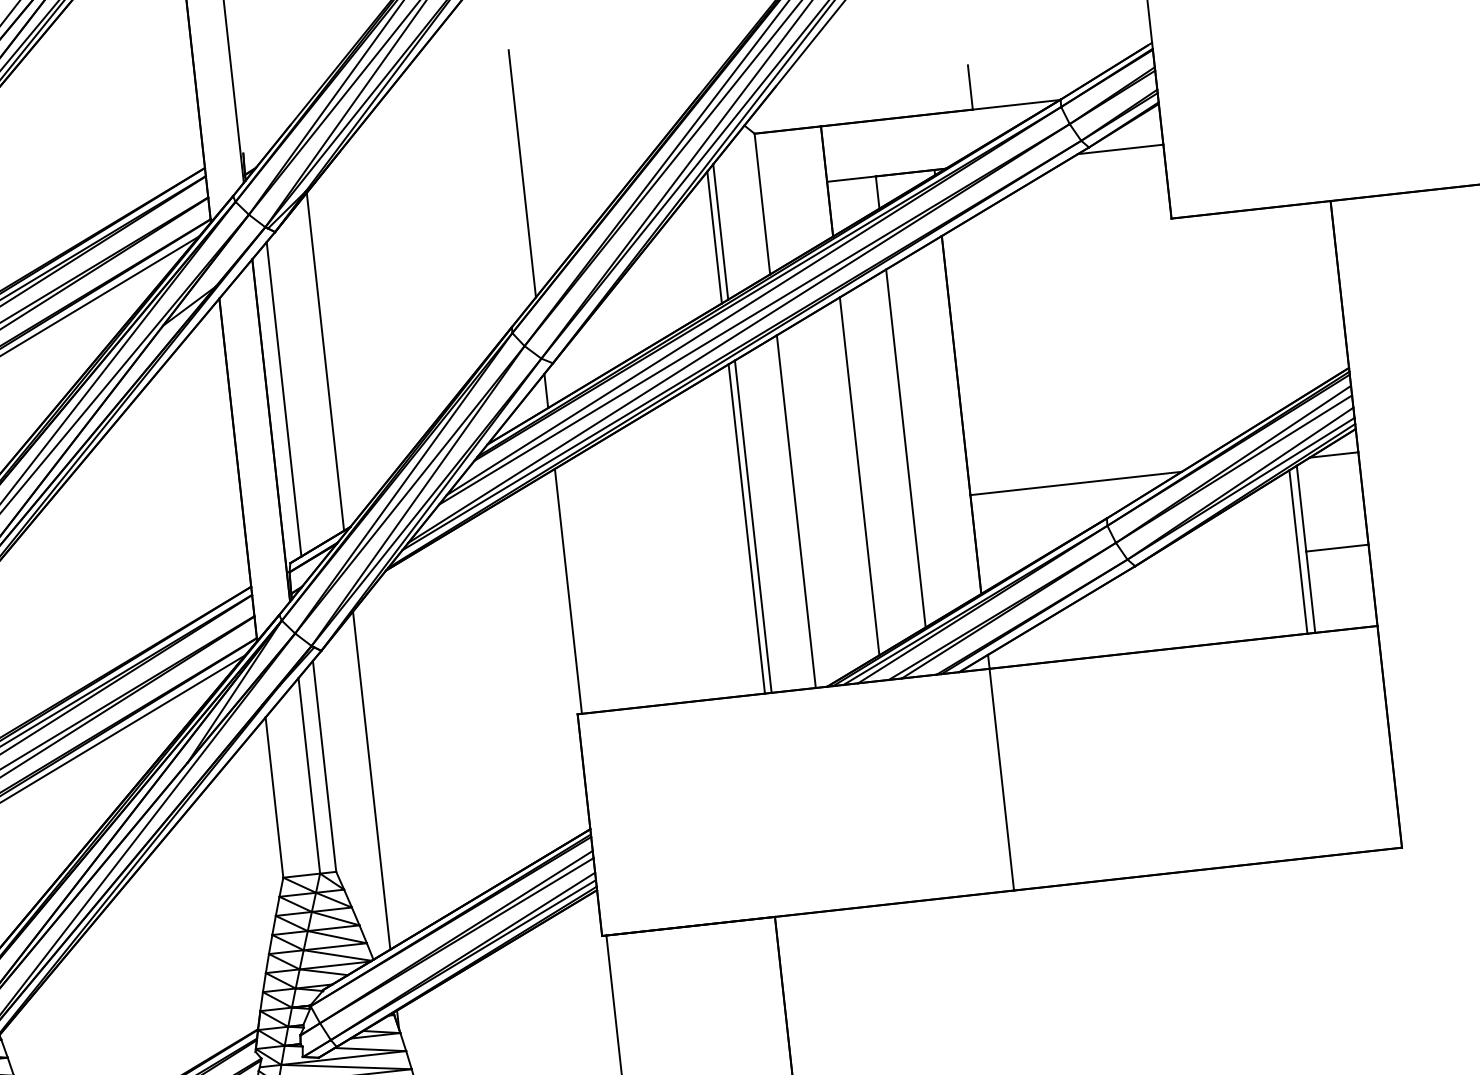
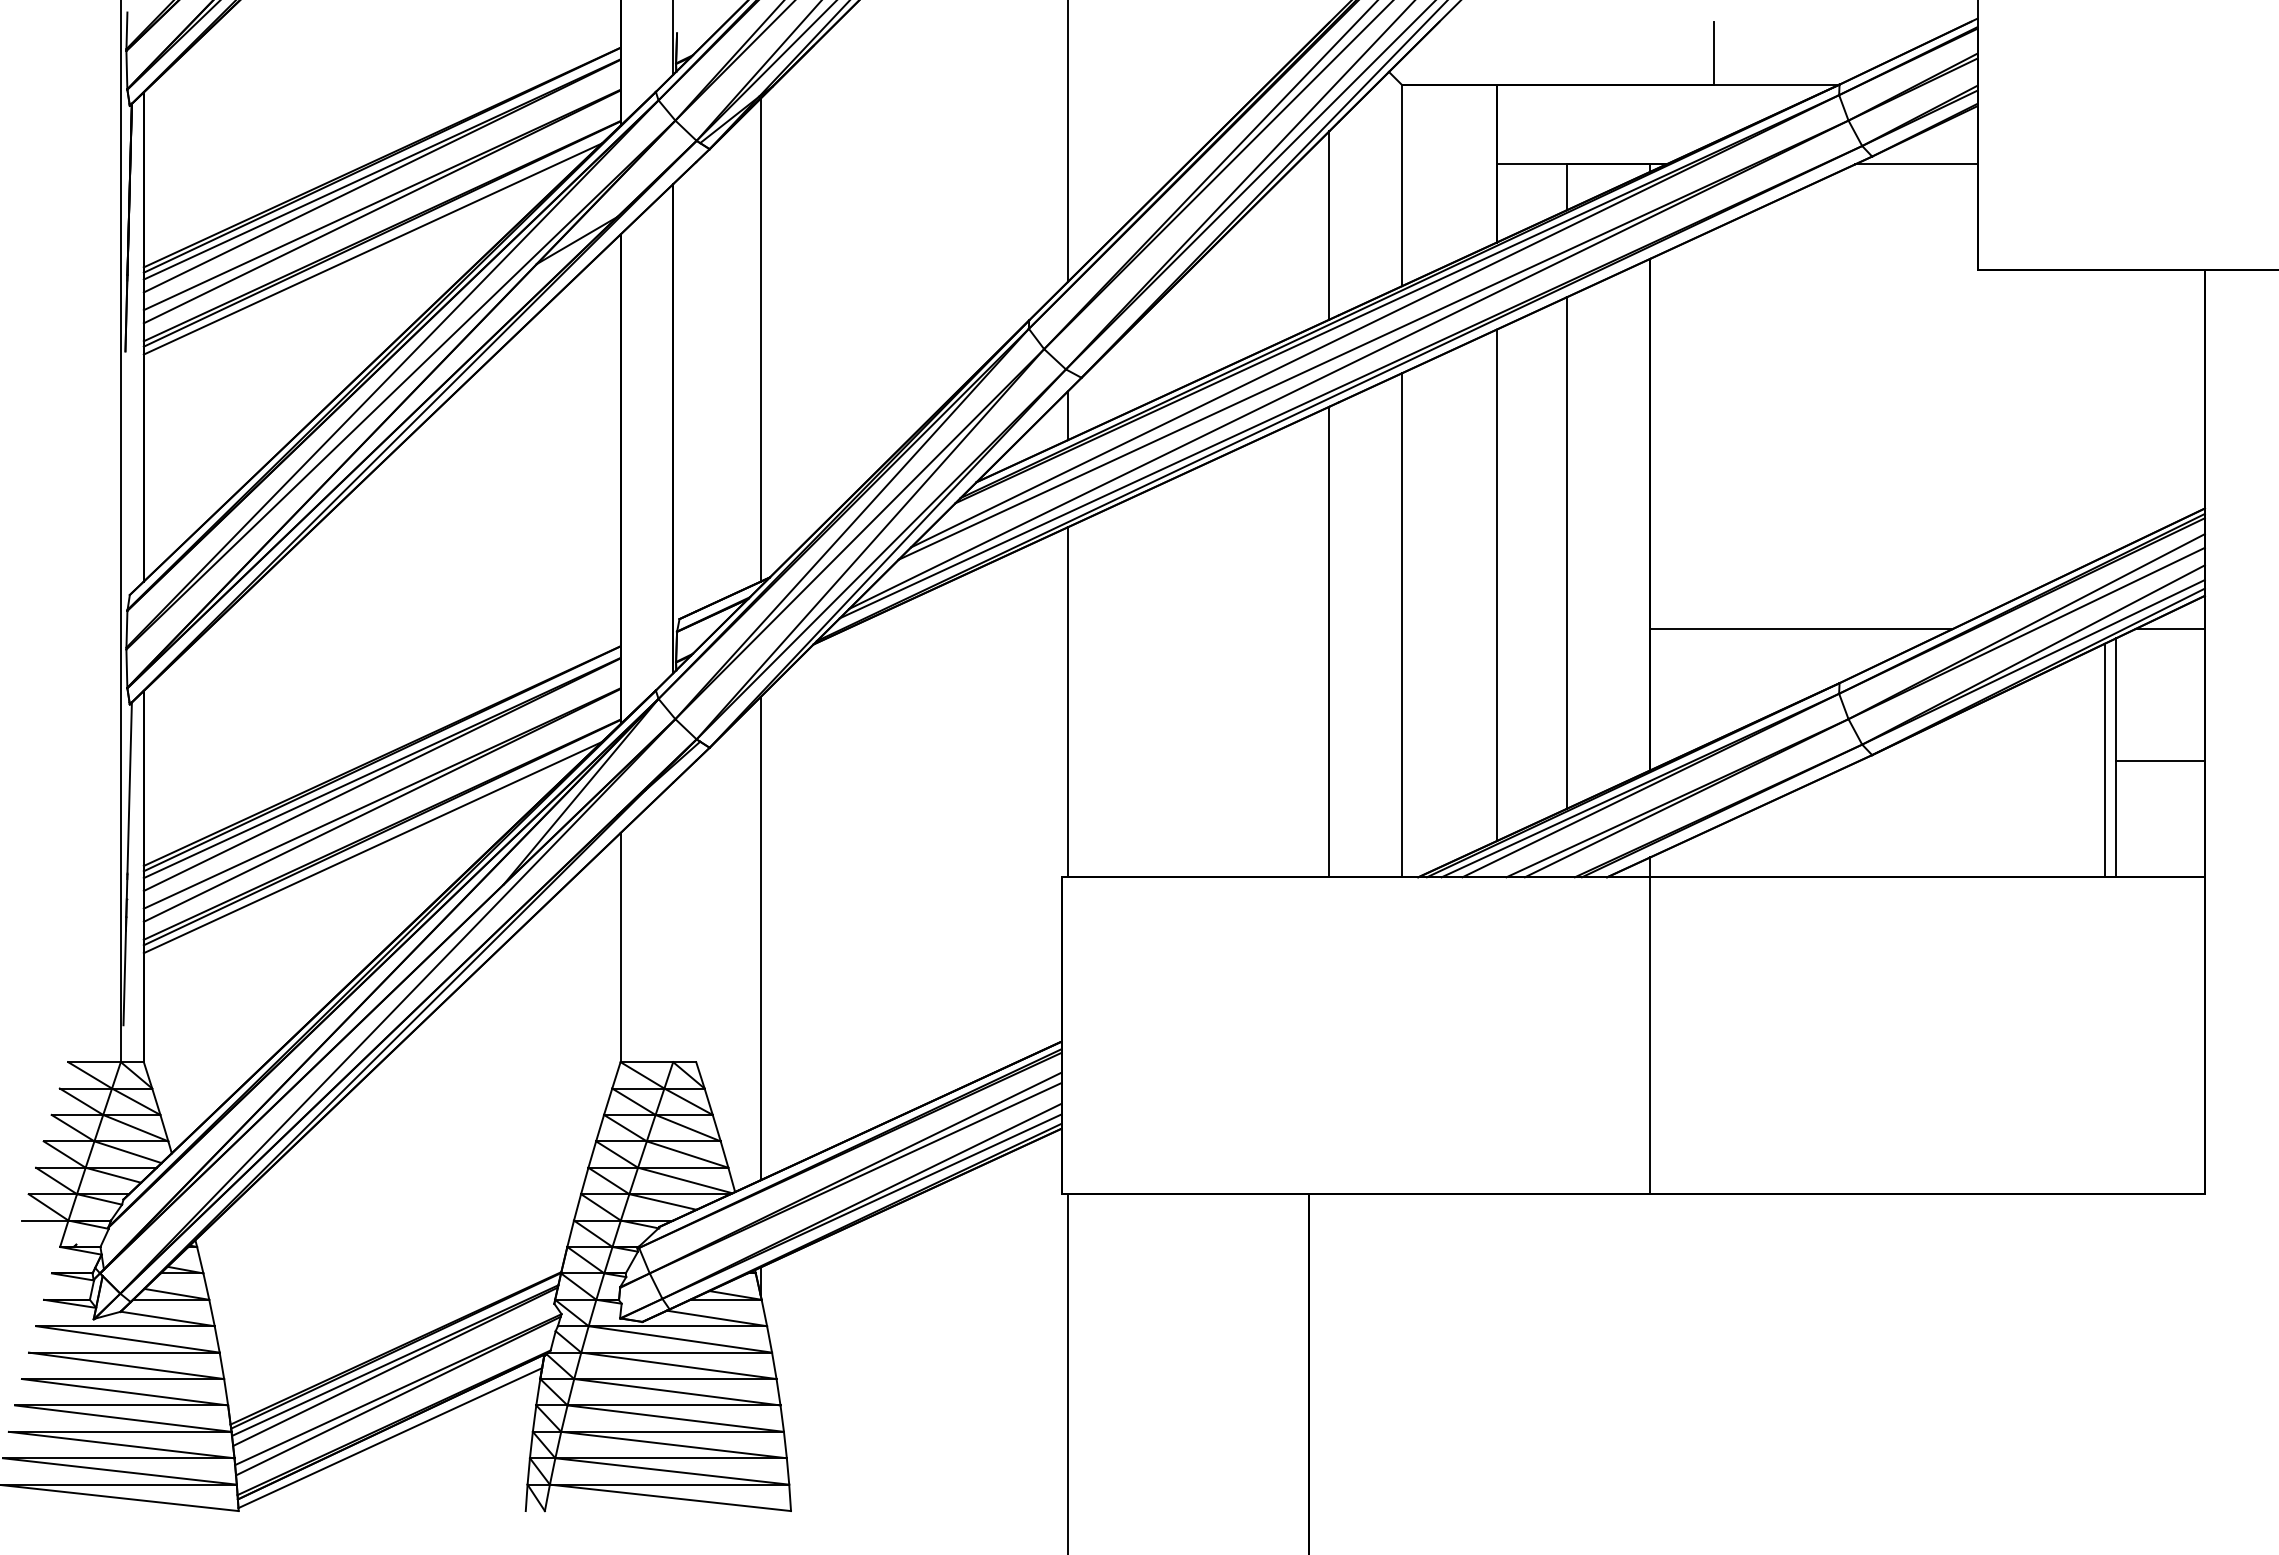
line: (720, 231) -> (1338, 218), removed
line: (284, 399) -> (696, 386), removed
line: (752, 526) -> (1338, 639), removed
line: (324, 766) -> (696, 911), removed
line: (309, 775) -> (673, 922), removed

